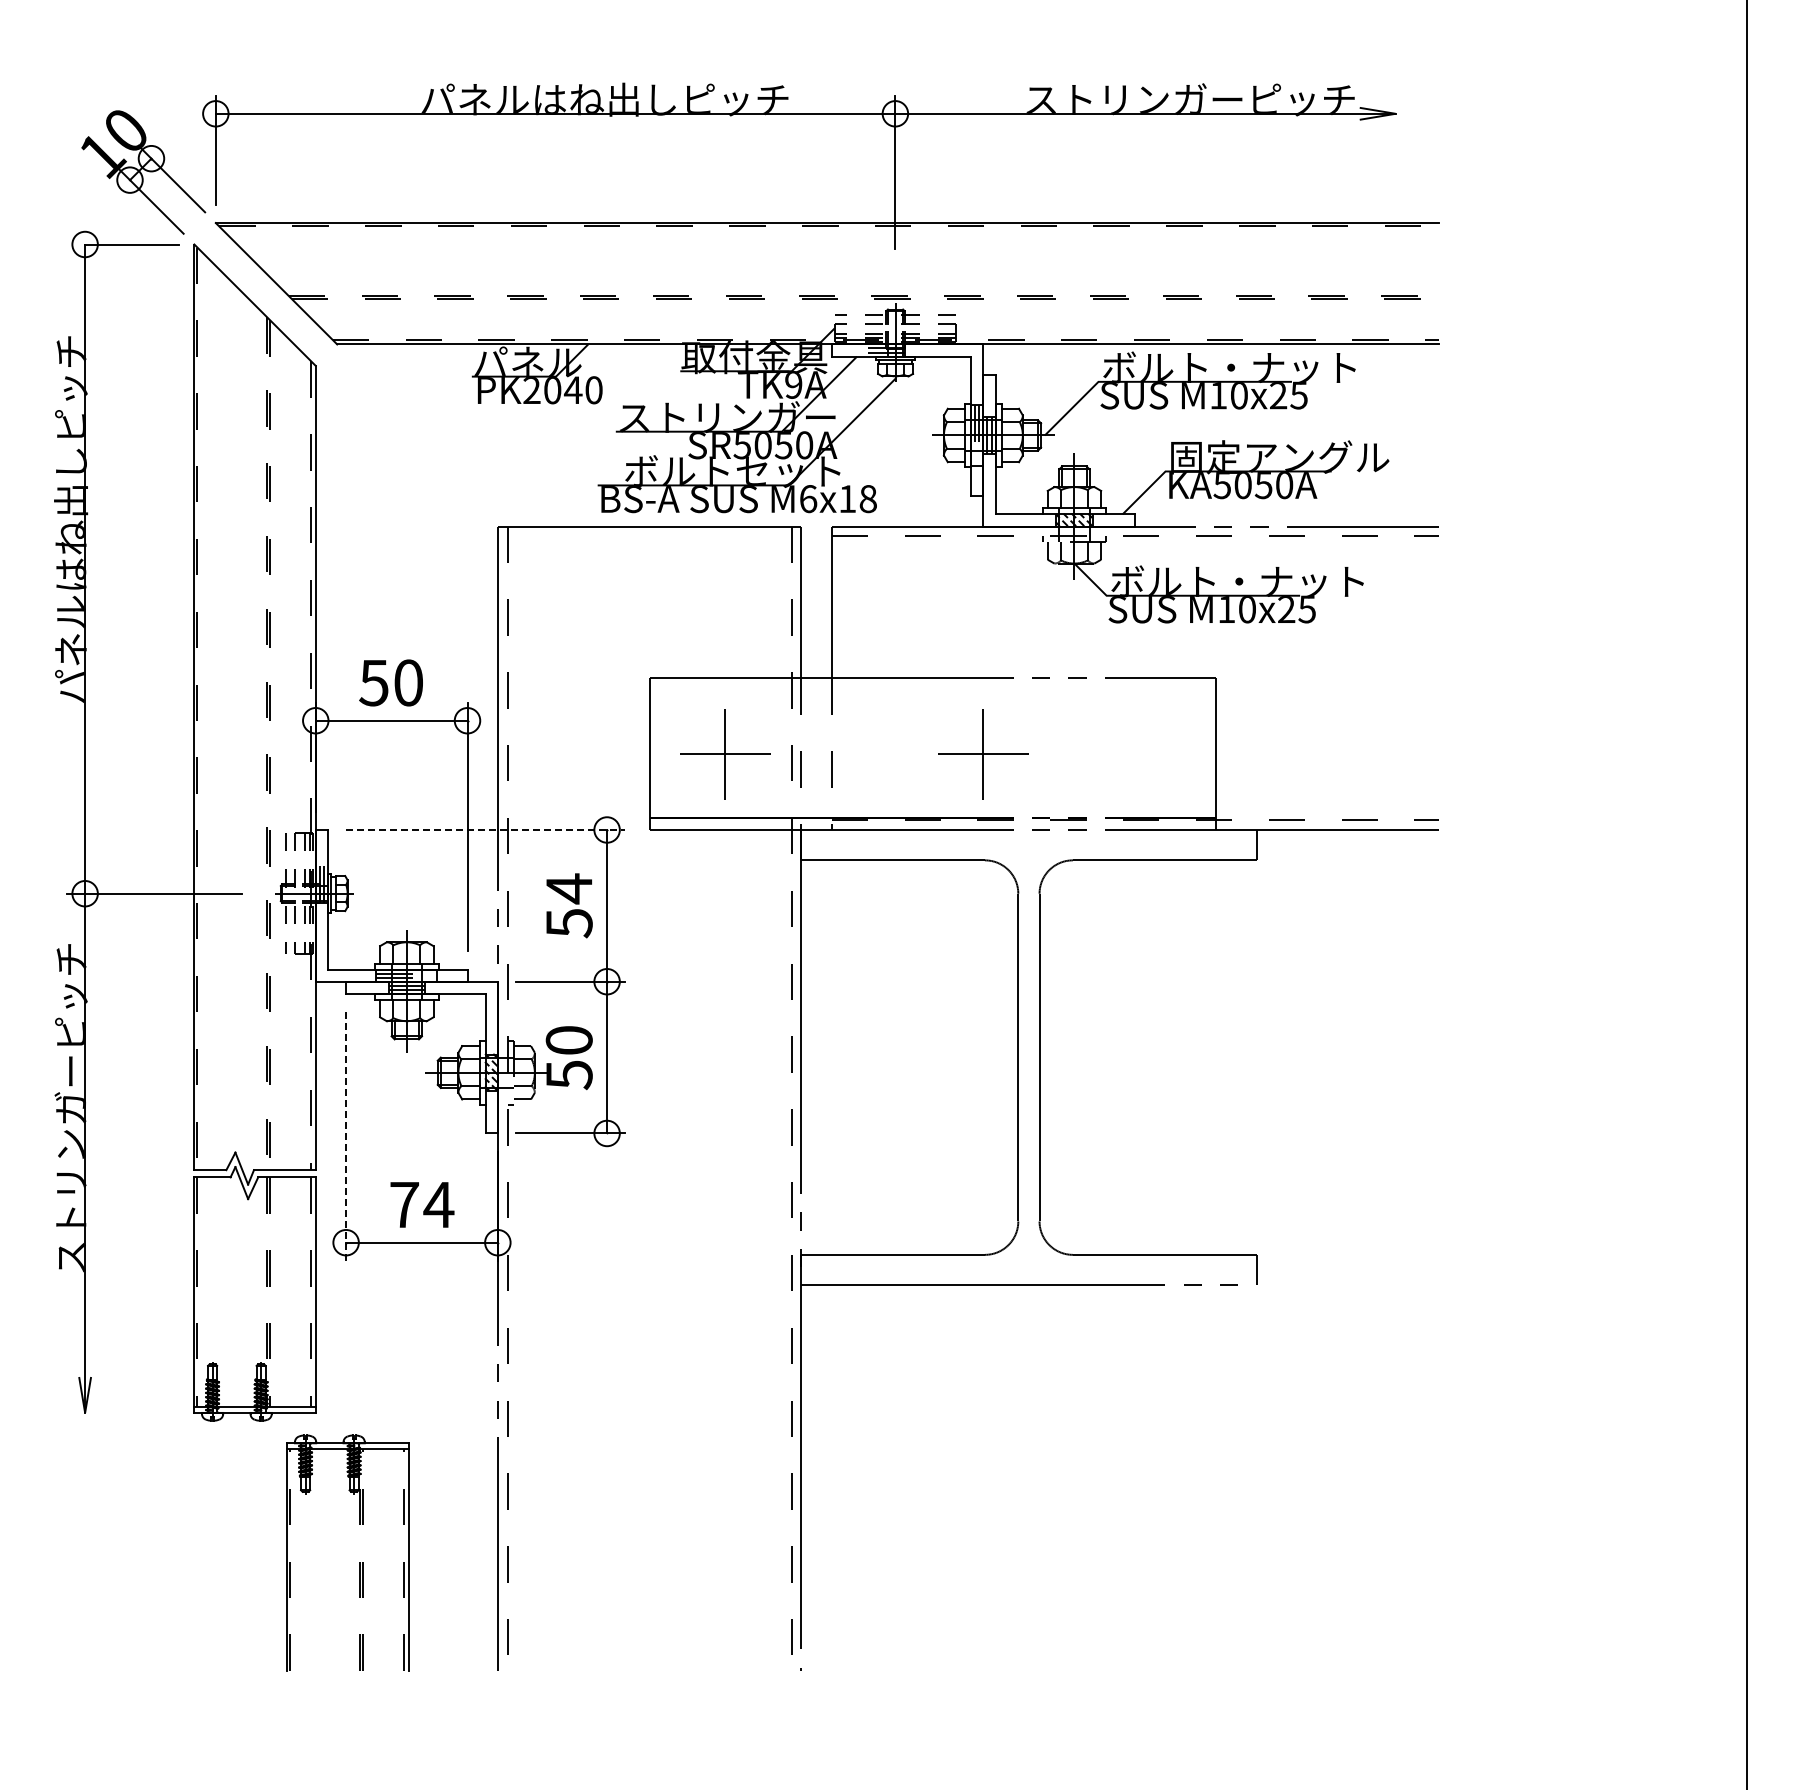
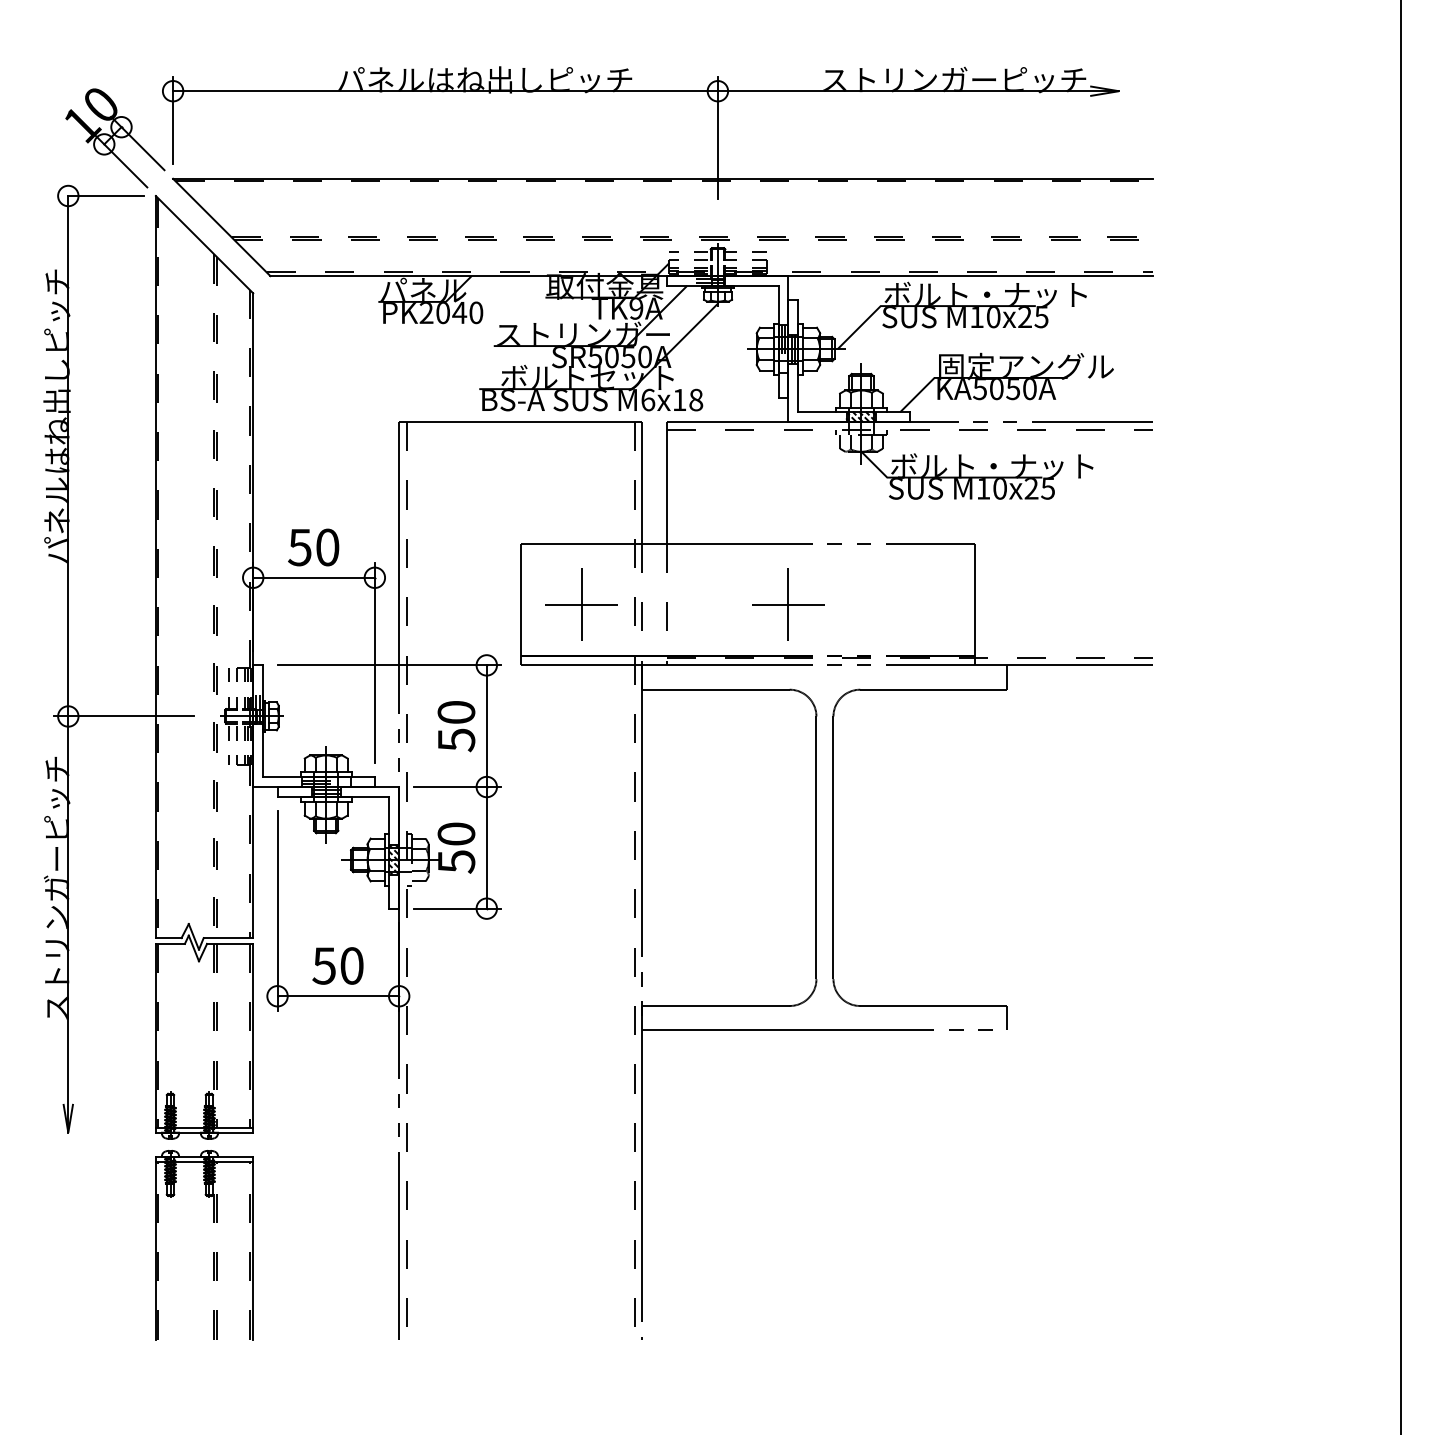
line: (485, 830) -> (389, 665), dashed -> solid
text: (568, 888) -> (455, 712), 54 -> 50
line: (346, 1137) -> (277, 911), dashed -> solid
text: (421, 1204) -> (337, 965), 74 -> 50
part: (359, 1562) -> (213, 1252), moved

